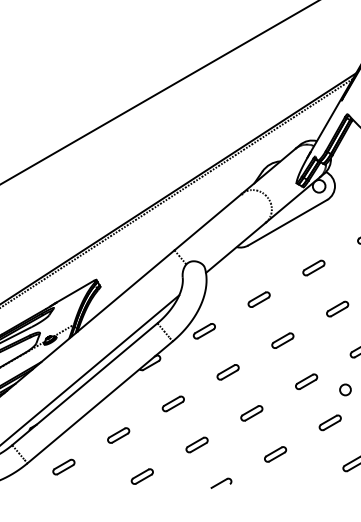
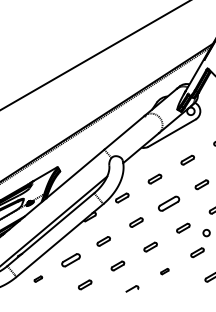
part: (283, 340) -> (169, 203), size x1.6
part: (117, 435) -> (70, 260), size x1.4
part: (275, 454) -> (164, 271), size x0.6
part: (64, 465) -> (38, 278), size x0.6

